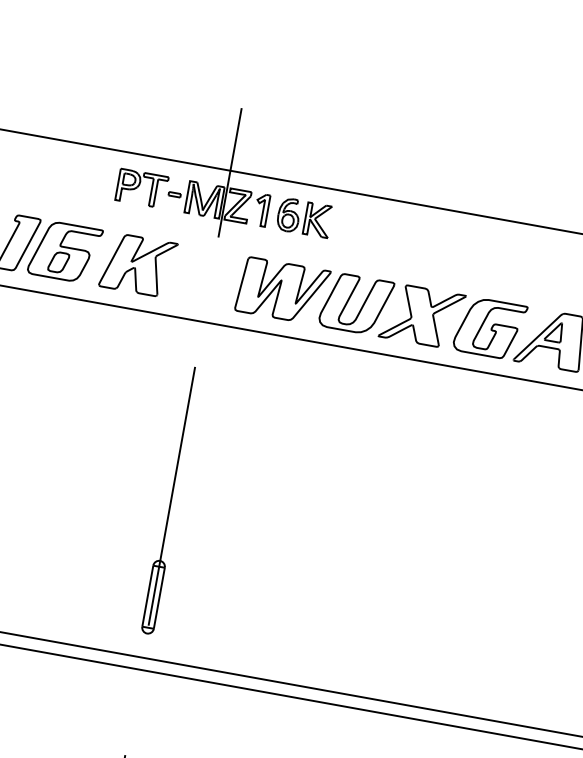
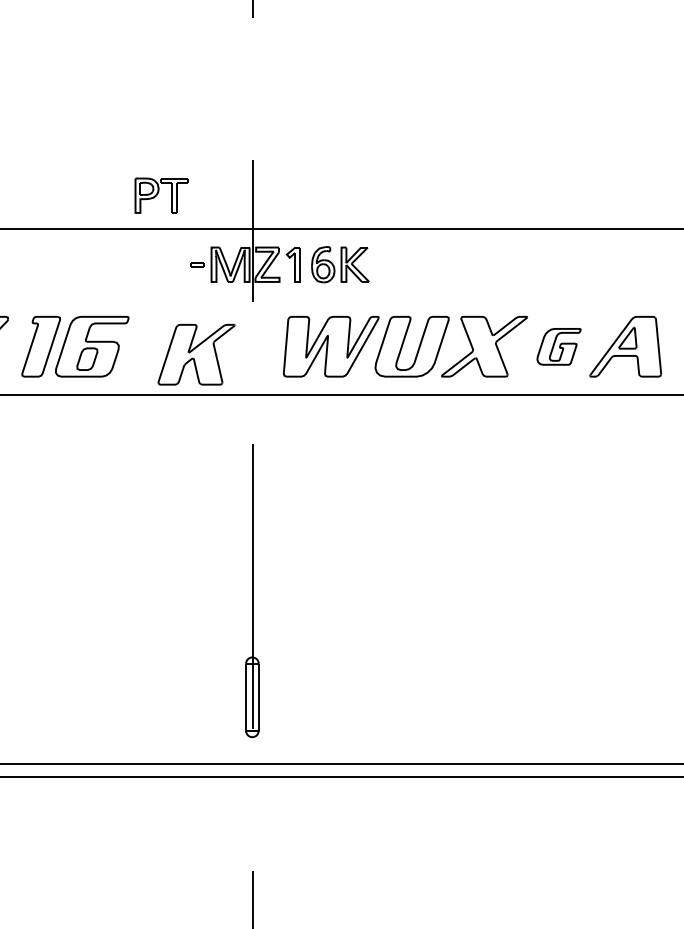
part: (141, 188) -> (161, 195), moved
part: (138, 264) -> (196, 354), moved
part: (489, 328) -> (558, 346), size x0.6

